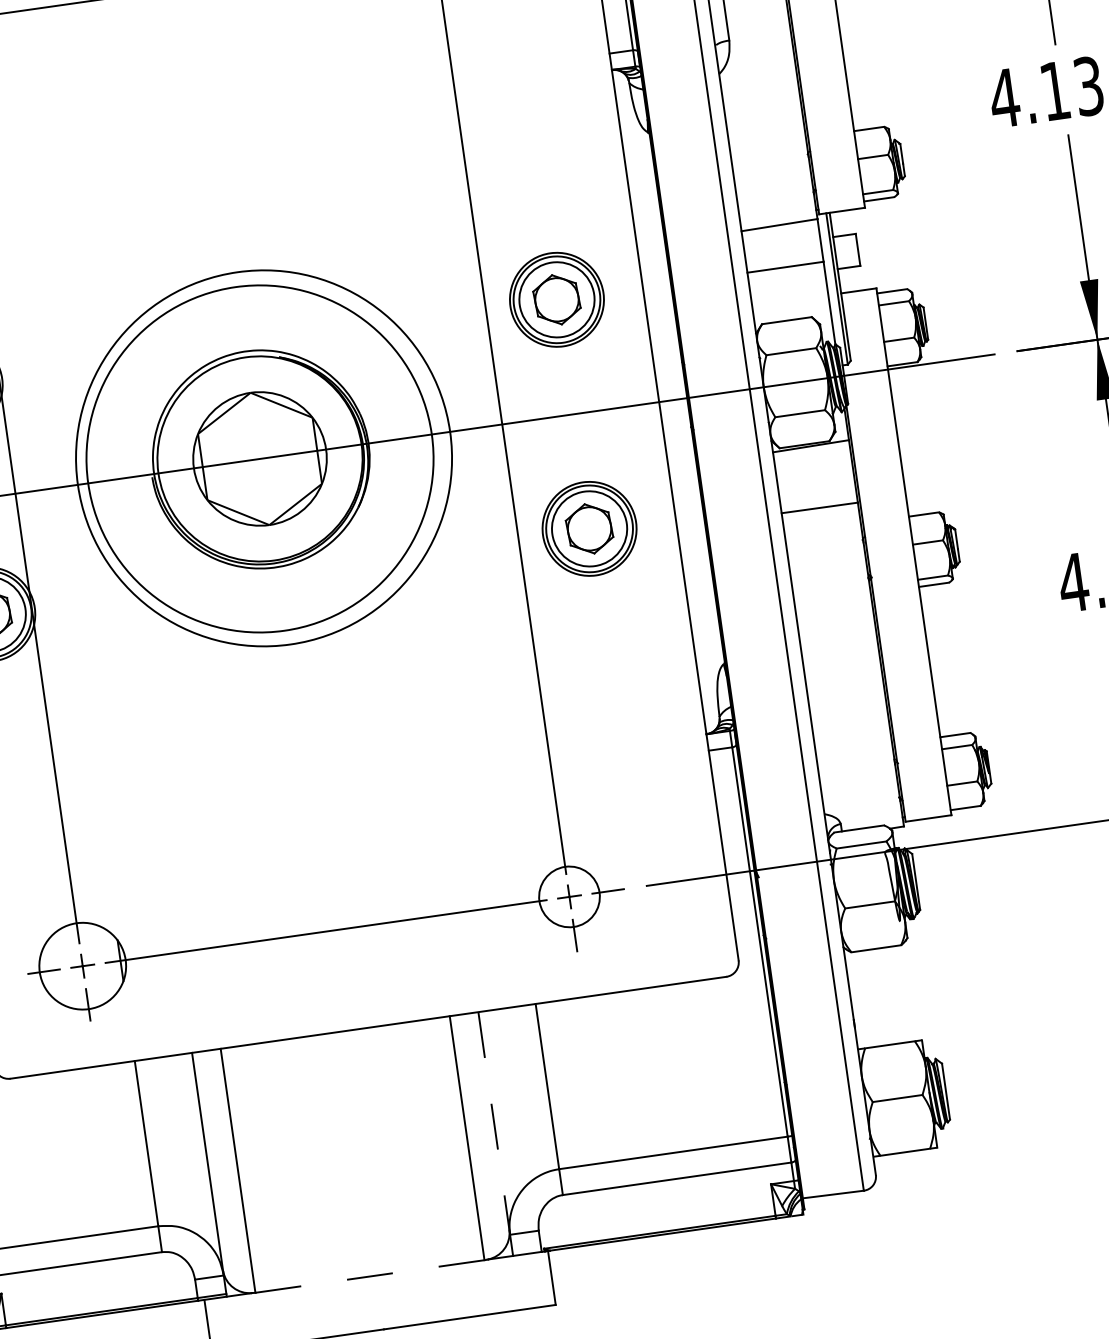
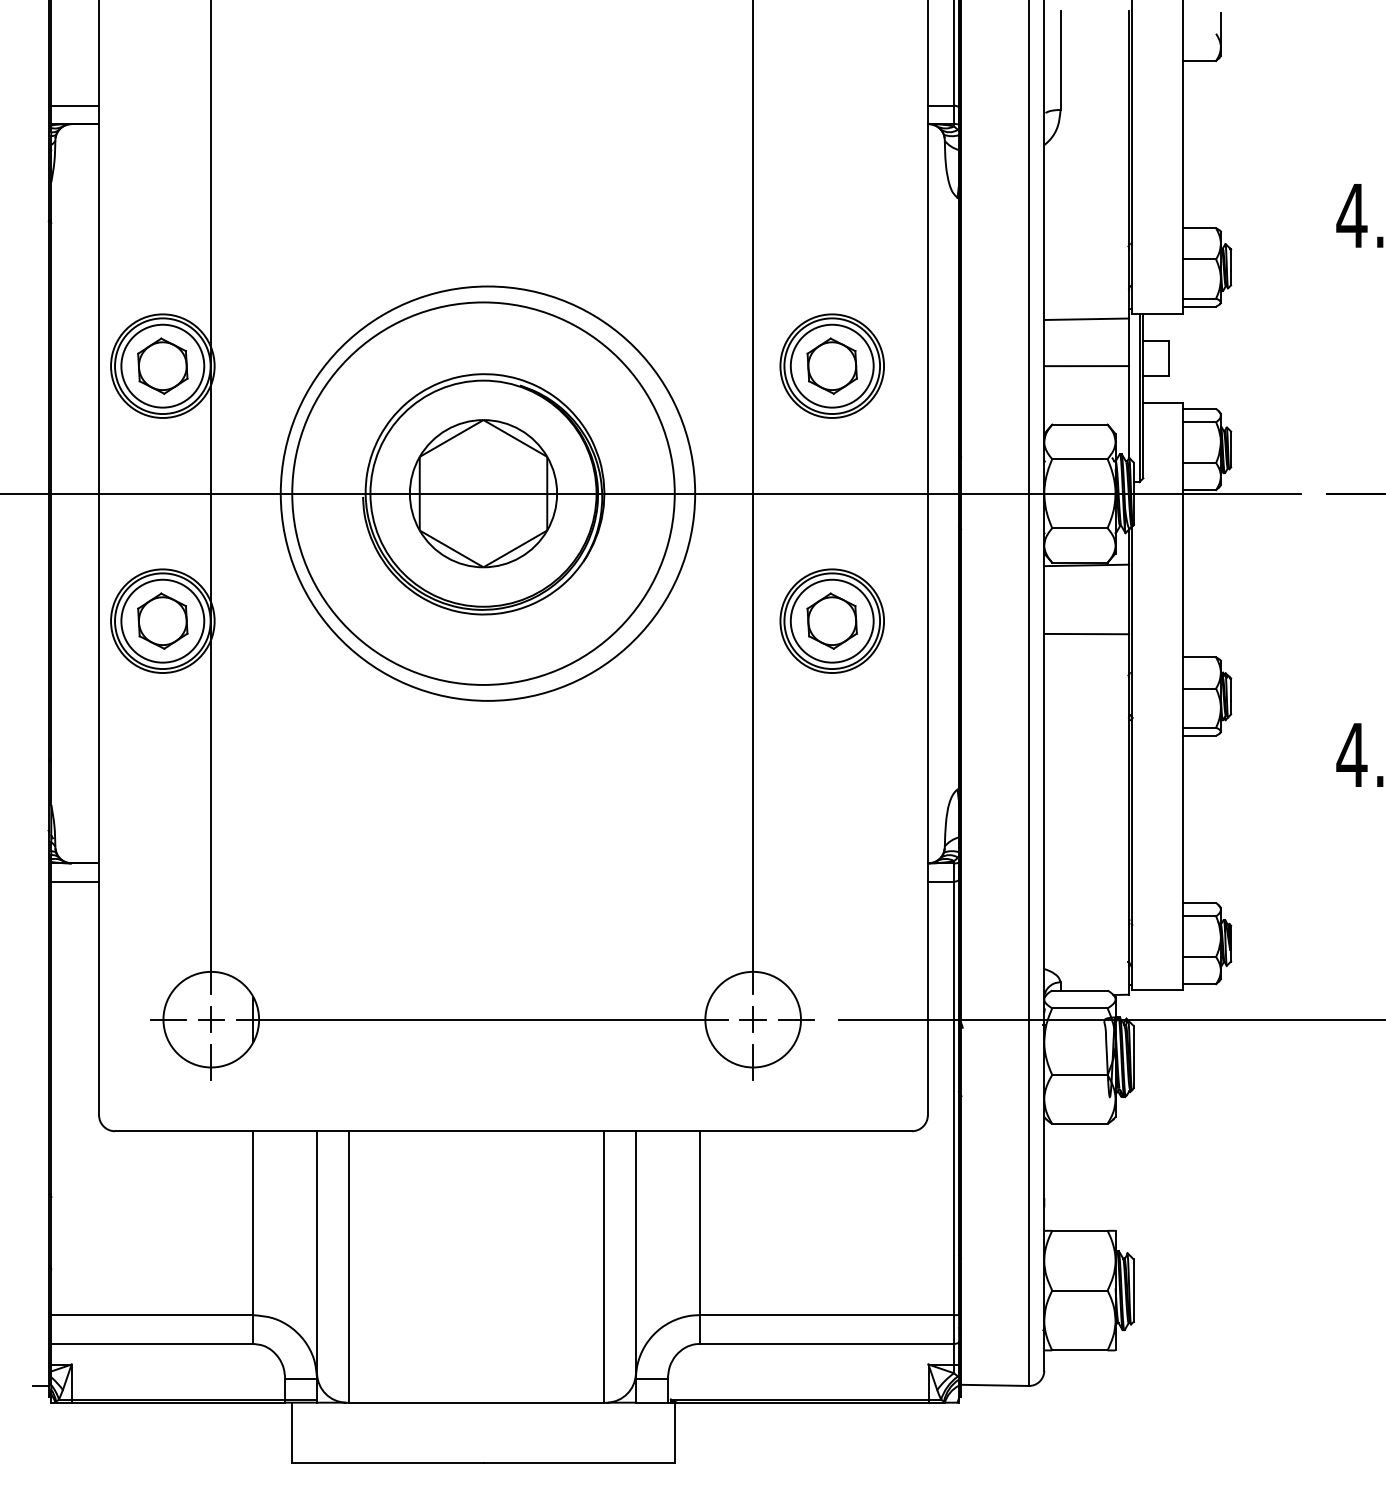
circle: (569, 896) -> (753, 1019), size x1.43
line: (493, 1121) -> (635, 1252), dashed -> solid
line: (369, 1276) -> (476, 1402), dashed -> solid

